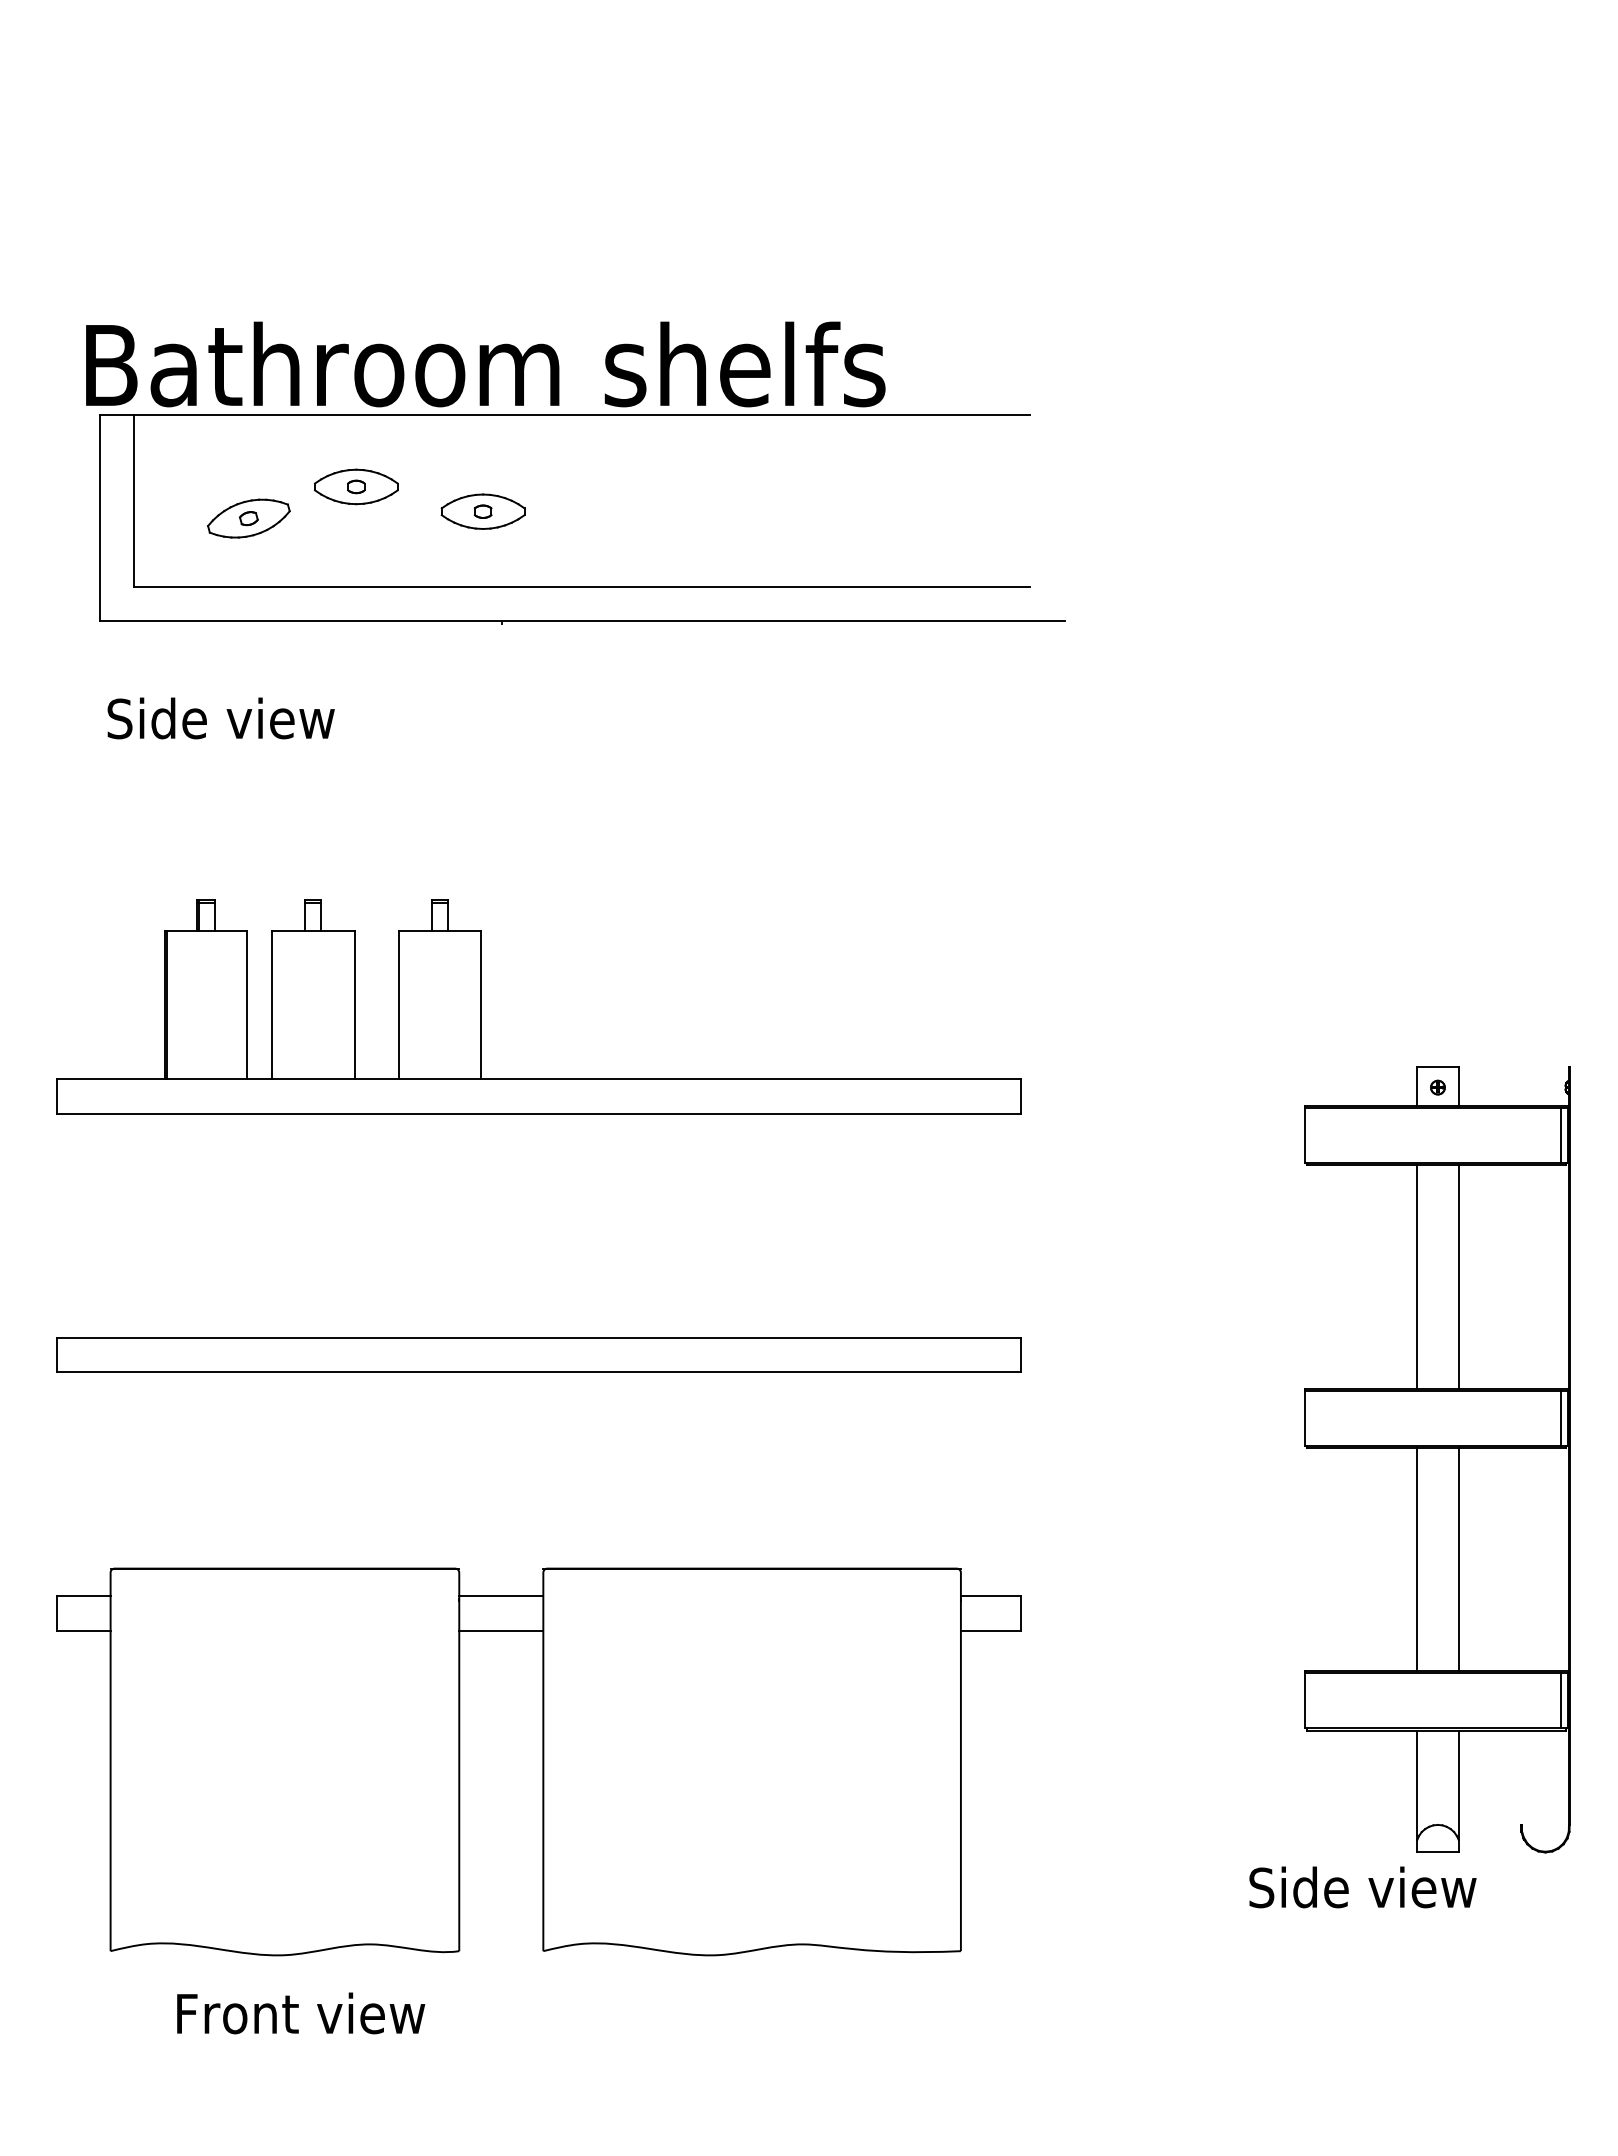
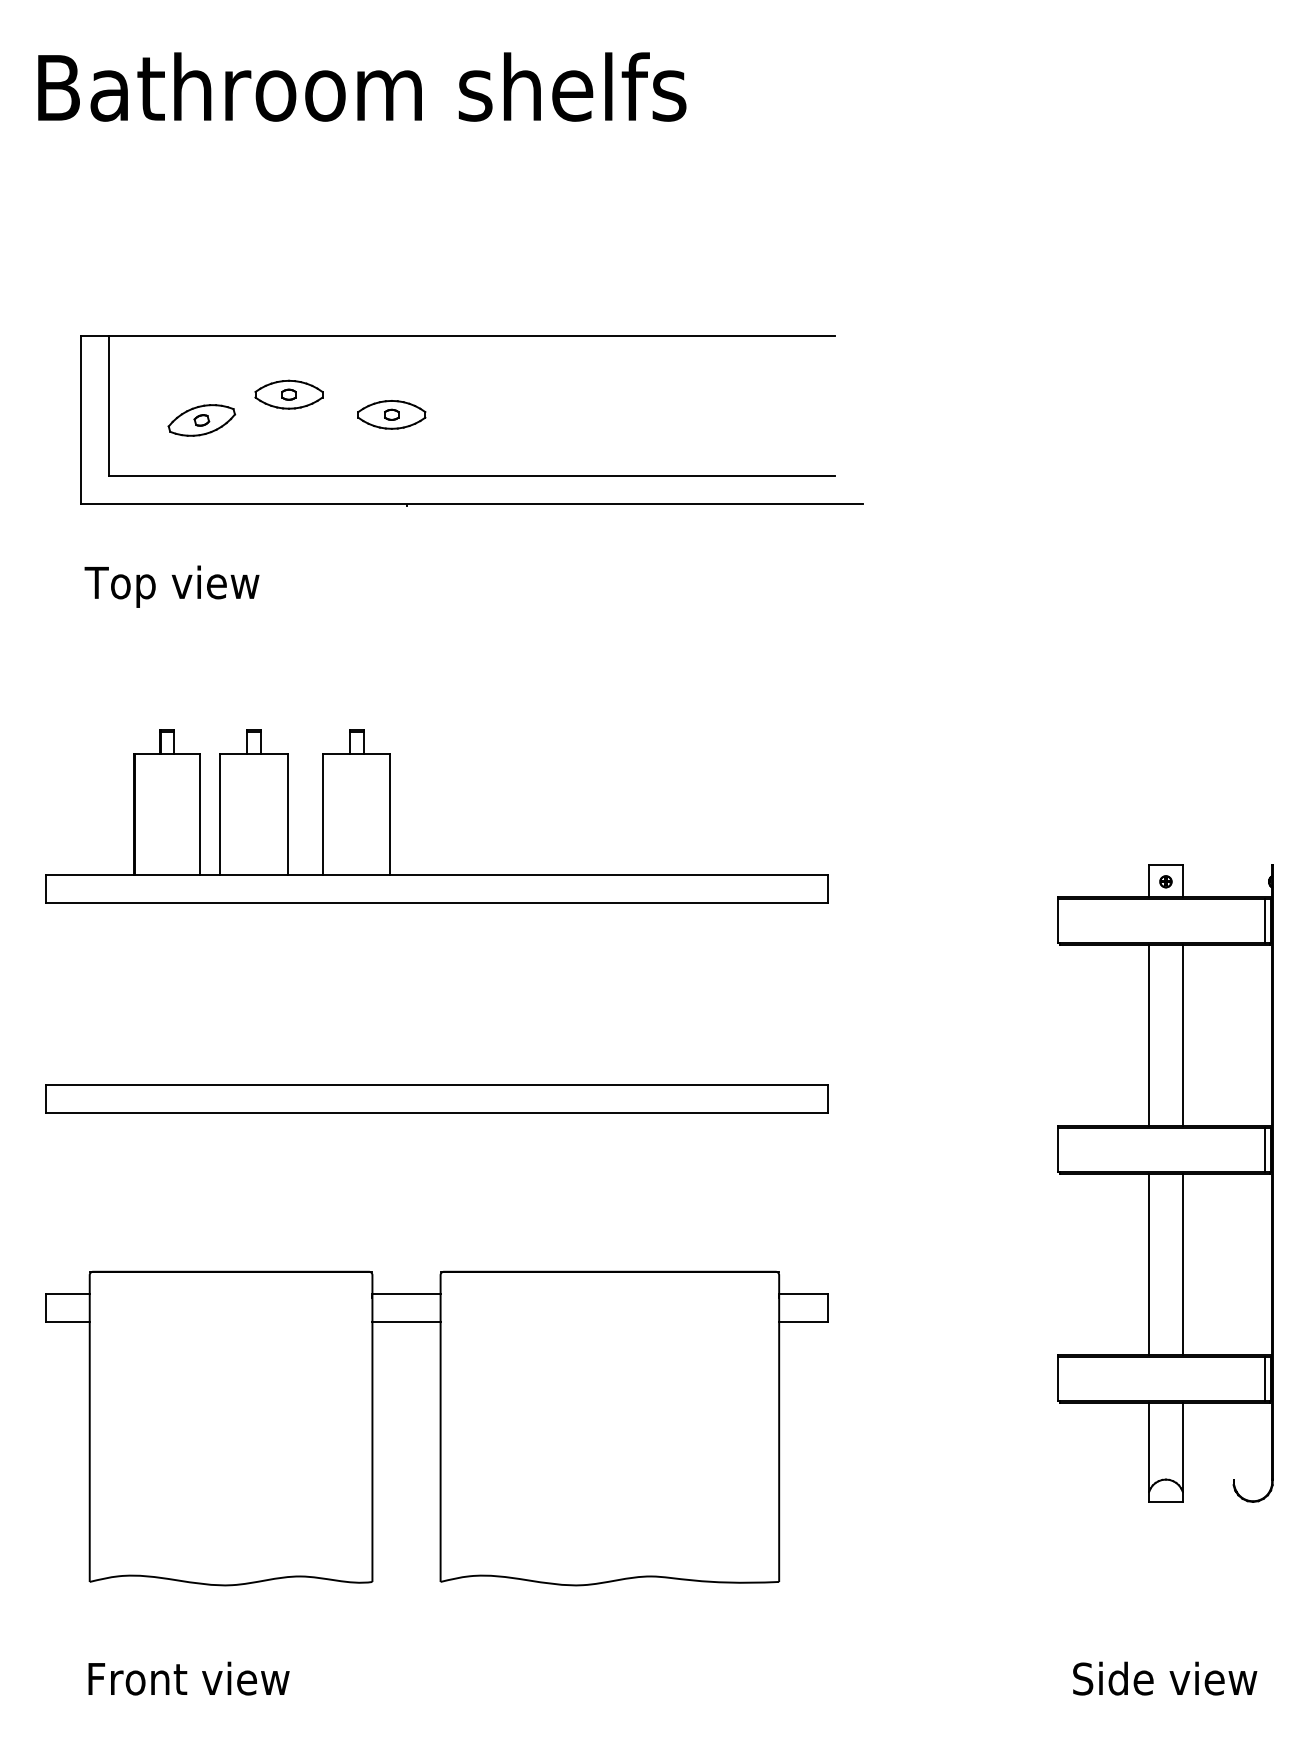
text: (485, 364) -> (362, 87), moved
text: (219, 723) -> (178, 586), Side view -> Top view
text: (1362, 1887) -> (1164, 1678), moved
text: (301, 2013) -> (189, 1678), moved

